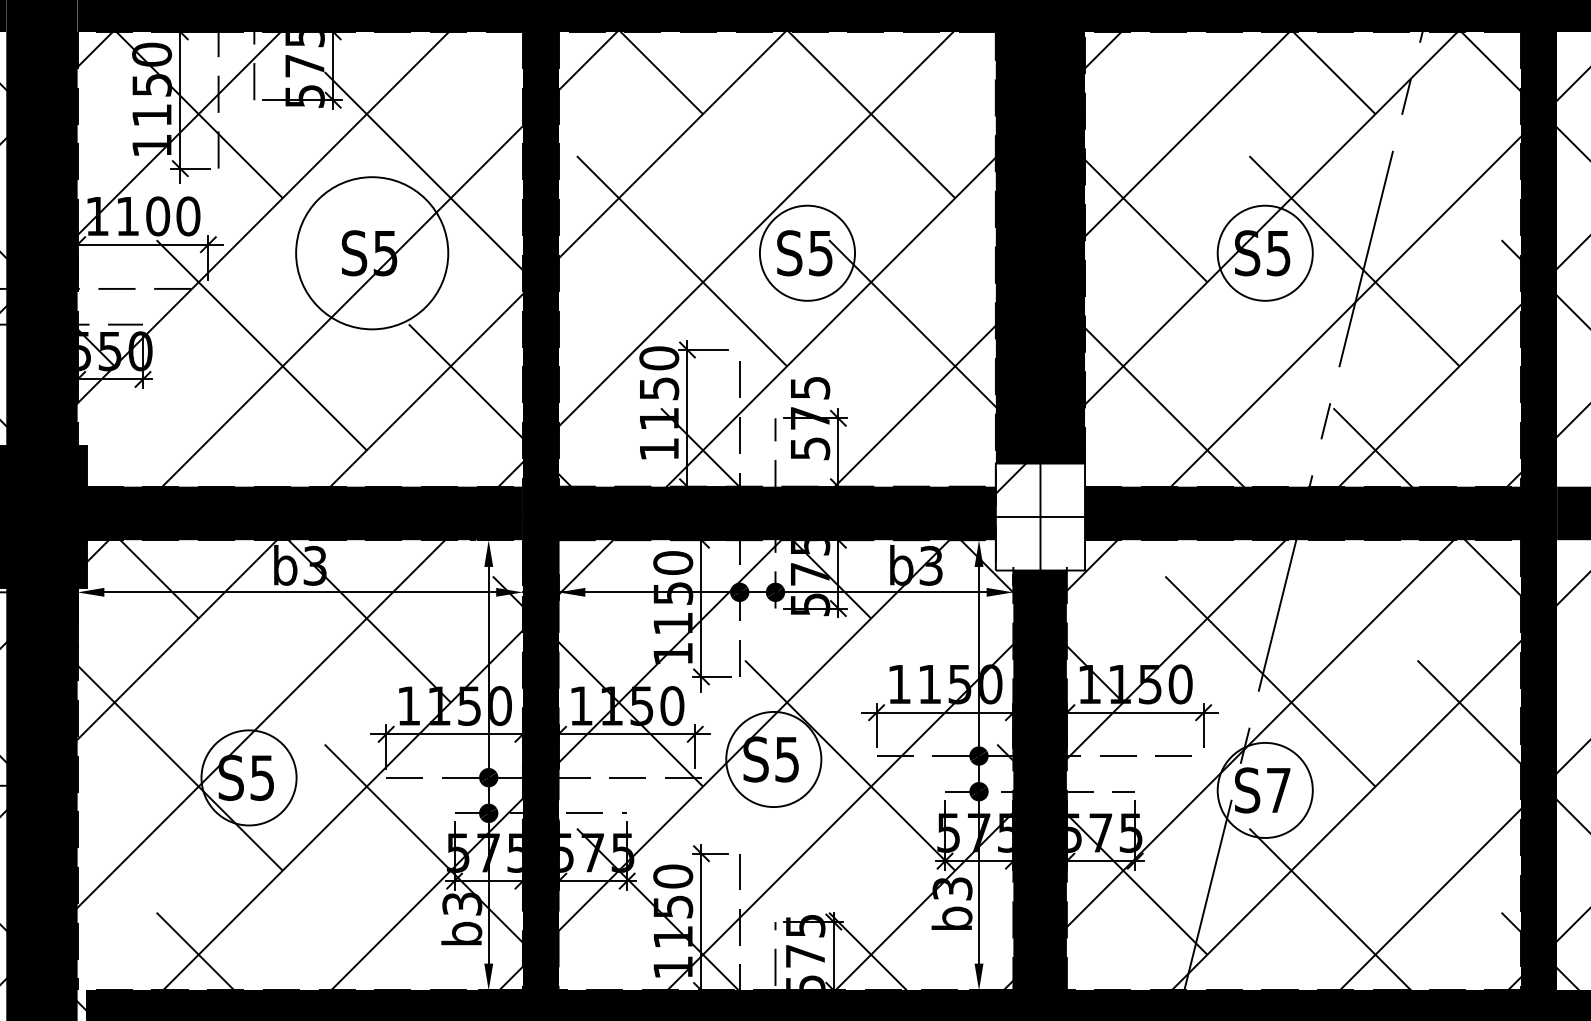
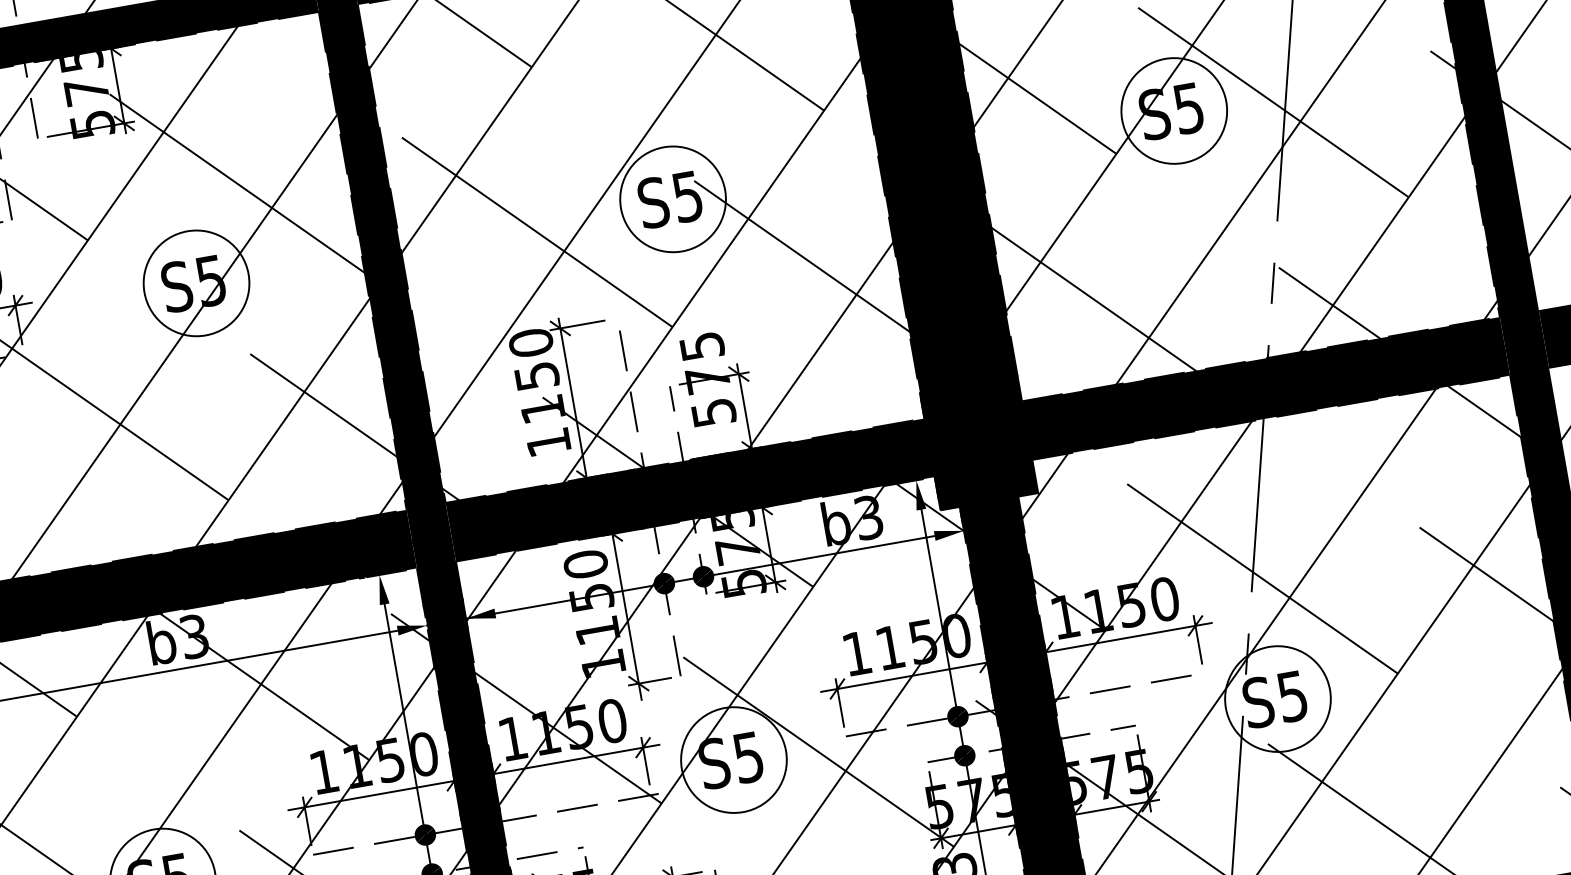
circle: (371, 252) -> (195, 282), size x0.62
fill: (1040, 516) -> (979, 442), added
text: (1278, 790) -> (1292, 696), S7 -> S5

